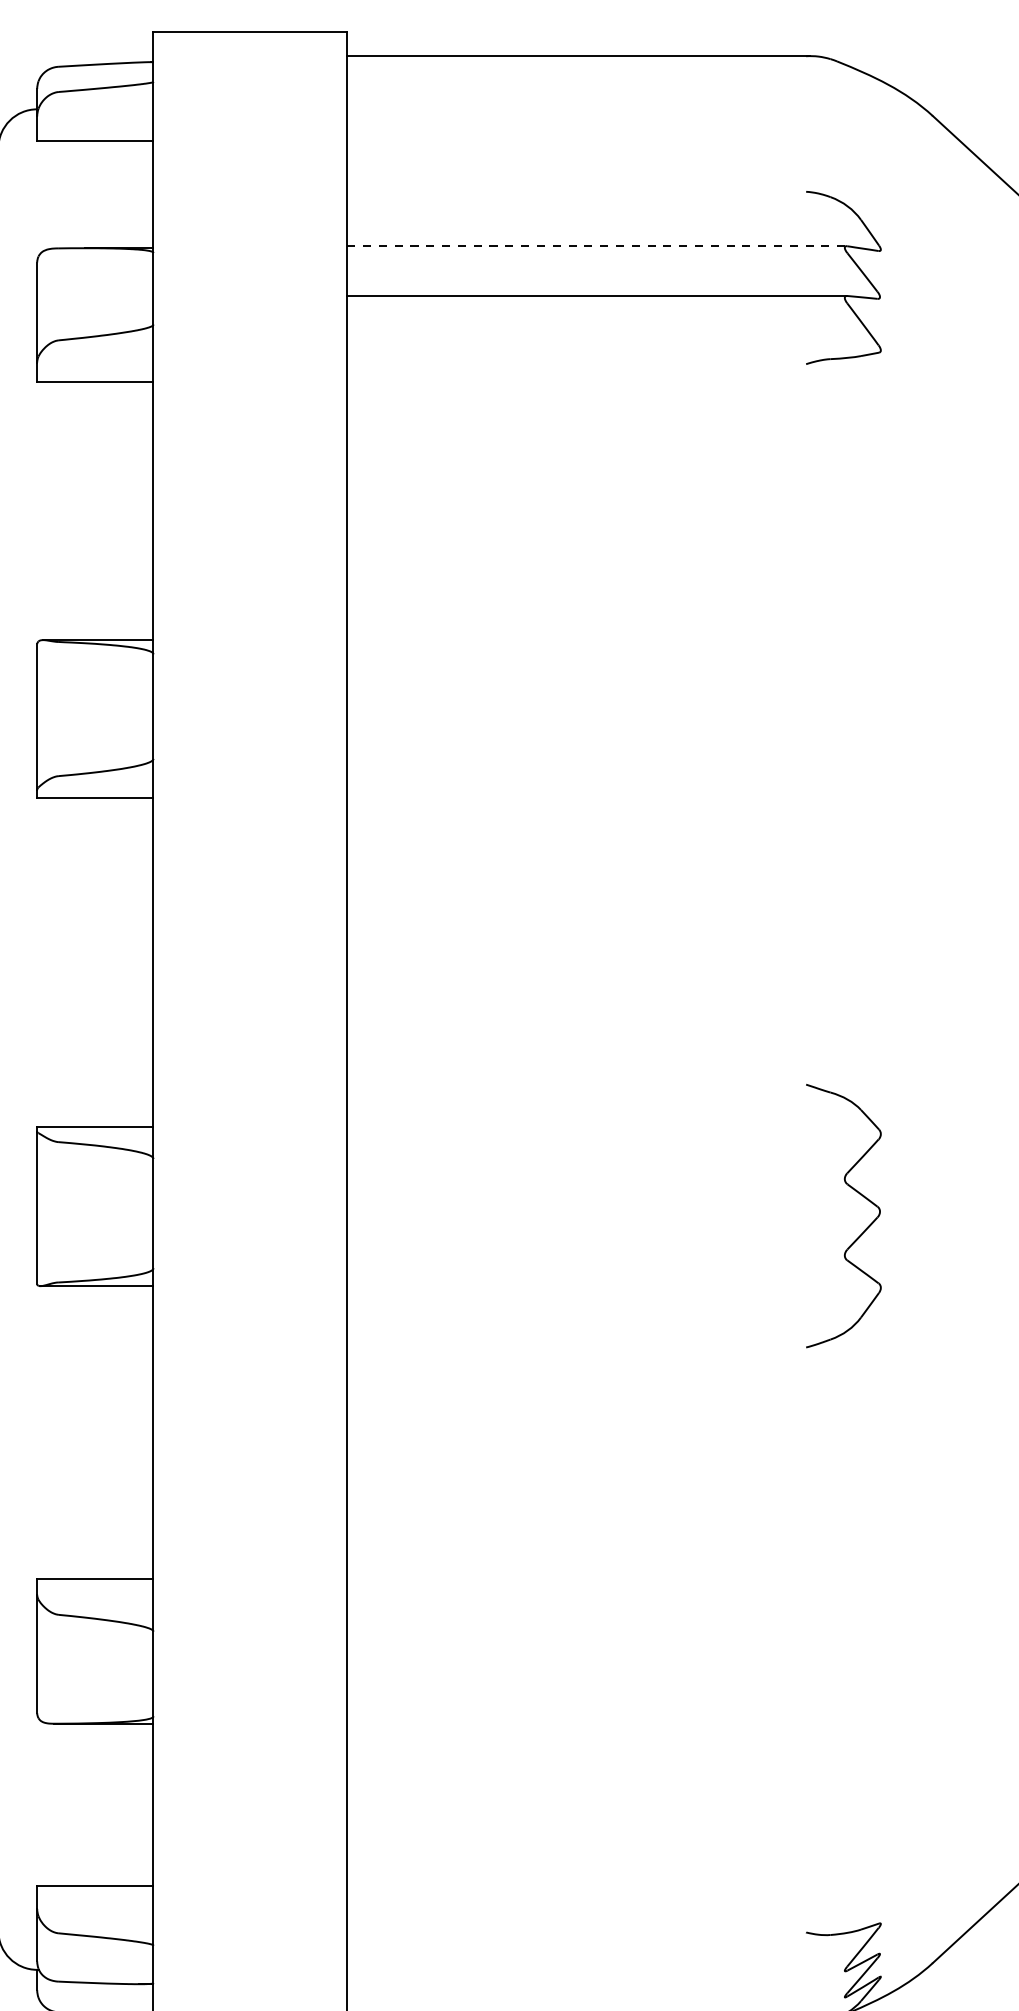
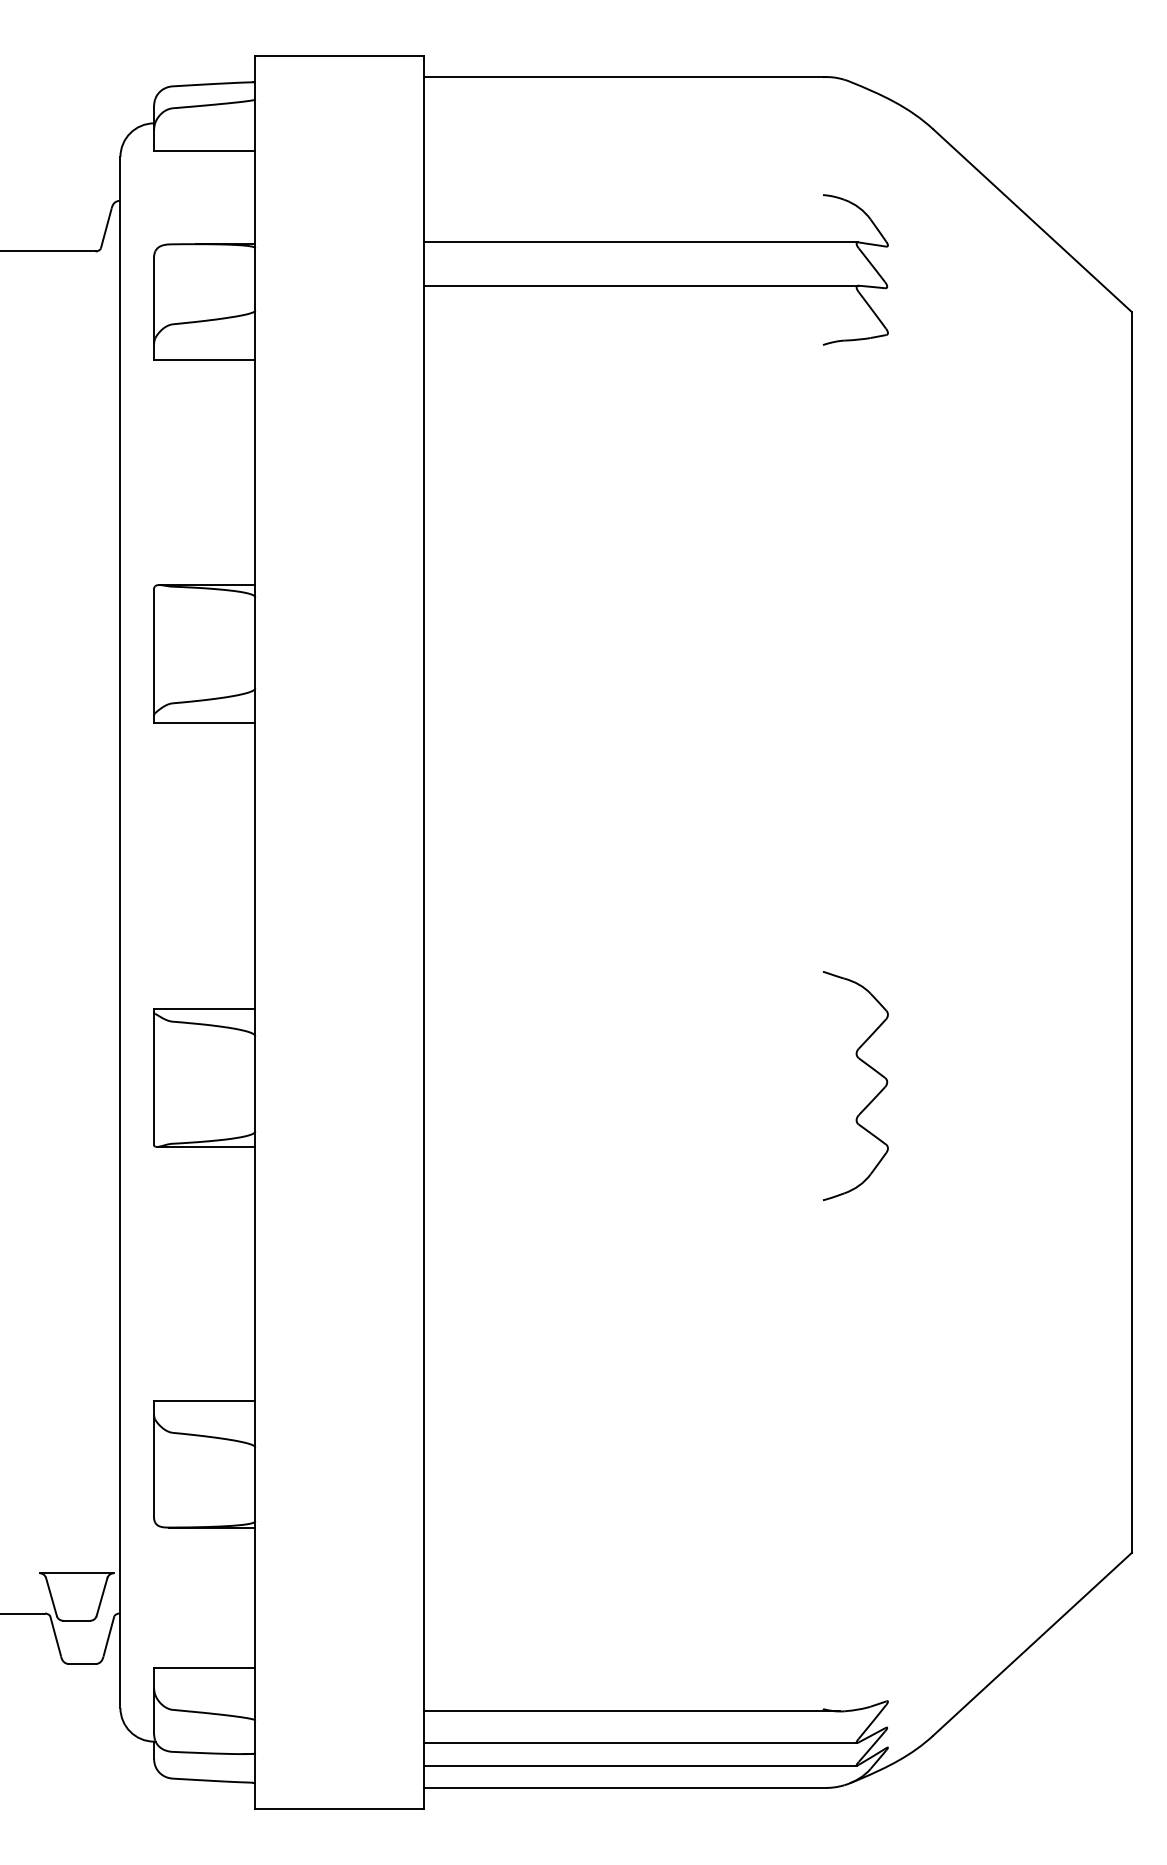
line: (597, 246) -> (641, 242), dashed -> solid
line: (586, 1935) -> (631, 1711), added
line: (596, 1970) -> (640, 1742), added
line: (595, 1997) -> (639, 1765), added

